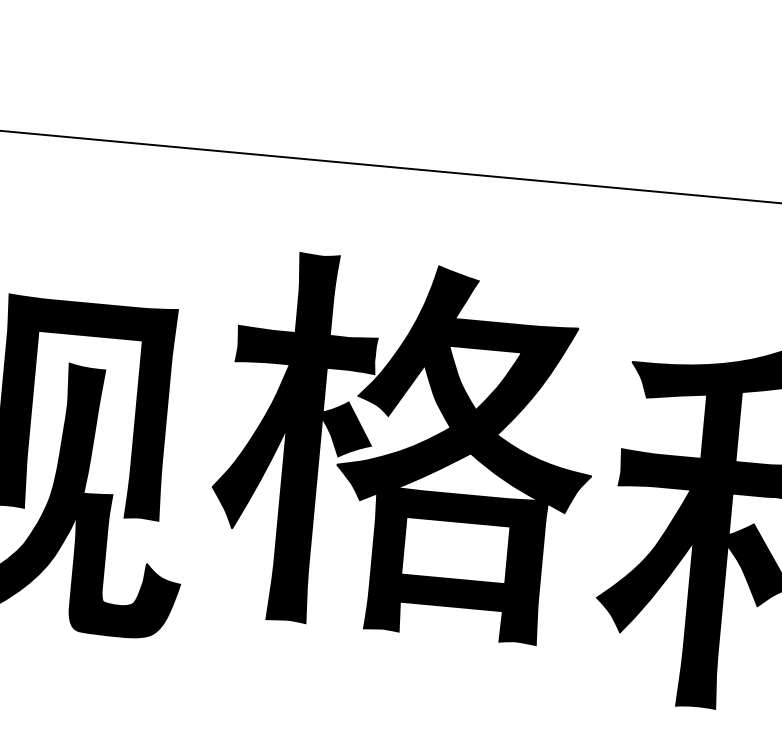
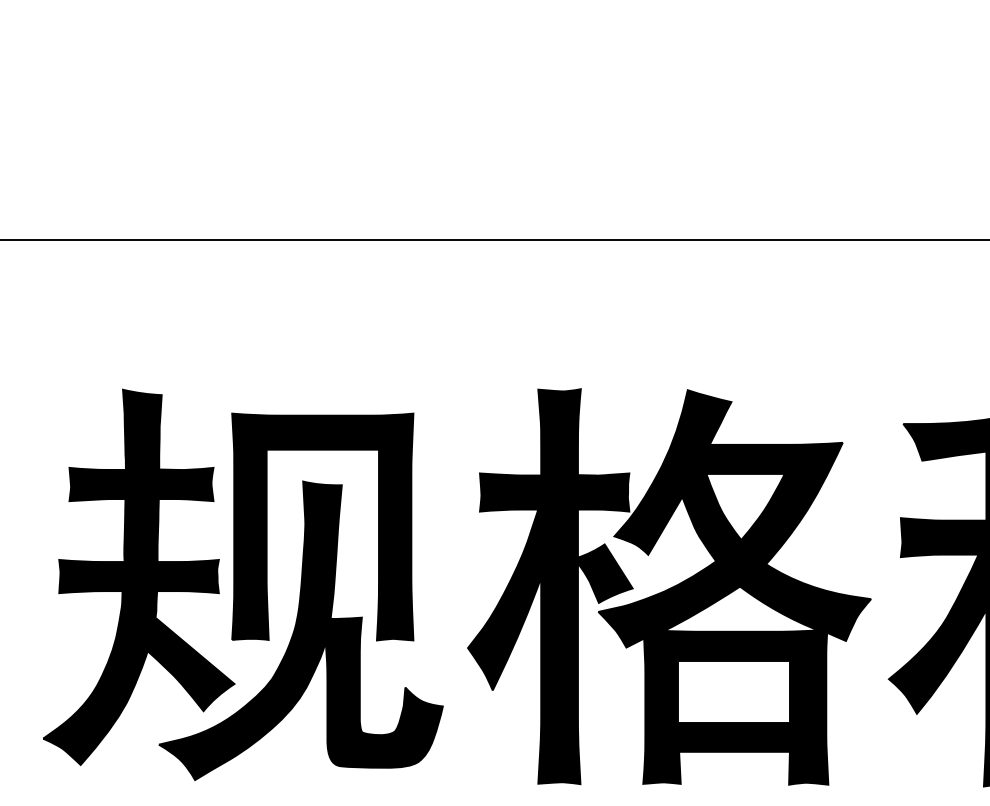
part: (405, 447) -> (669, 586), moved

